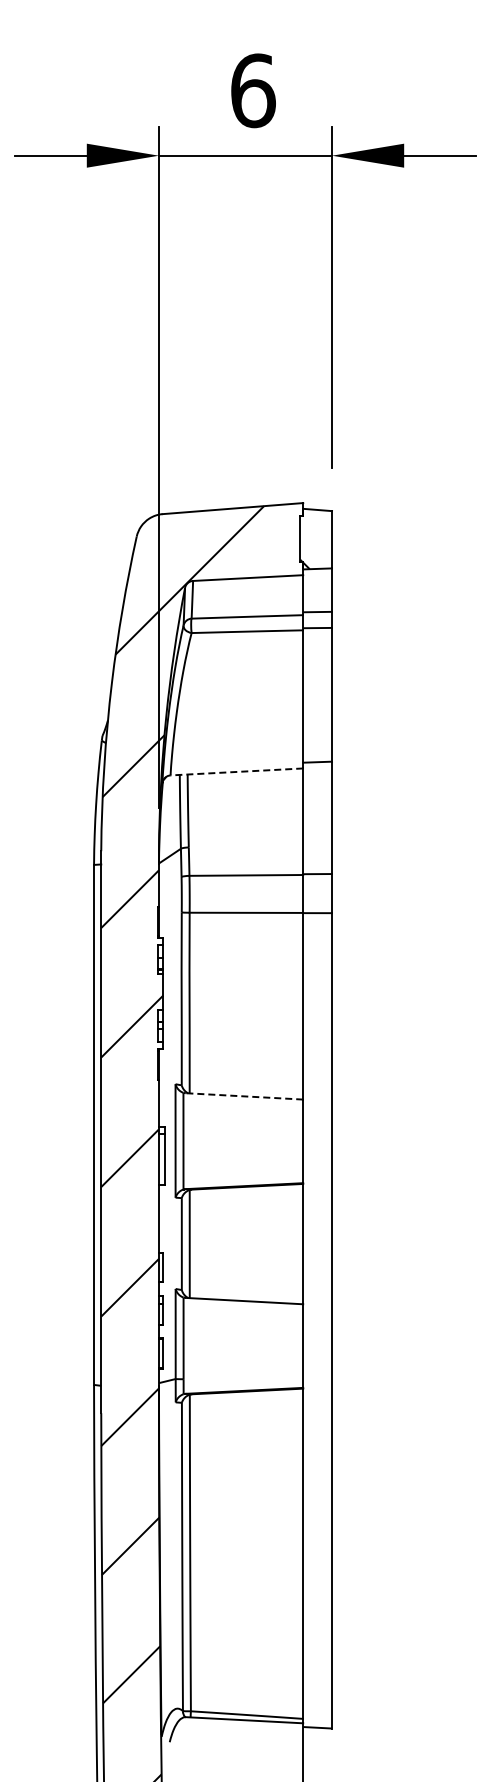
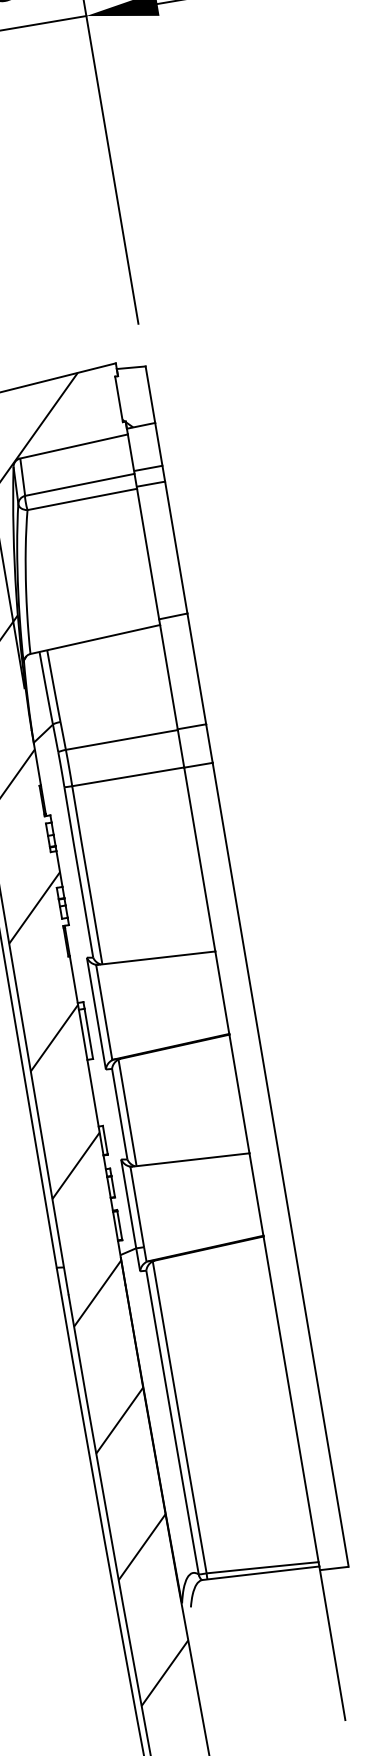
line: (236, 771) -> (94, 639), dashed -> solid
line: (244, 1096) -> (156, 958), dashed -> solid

